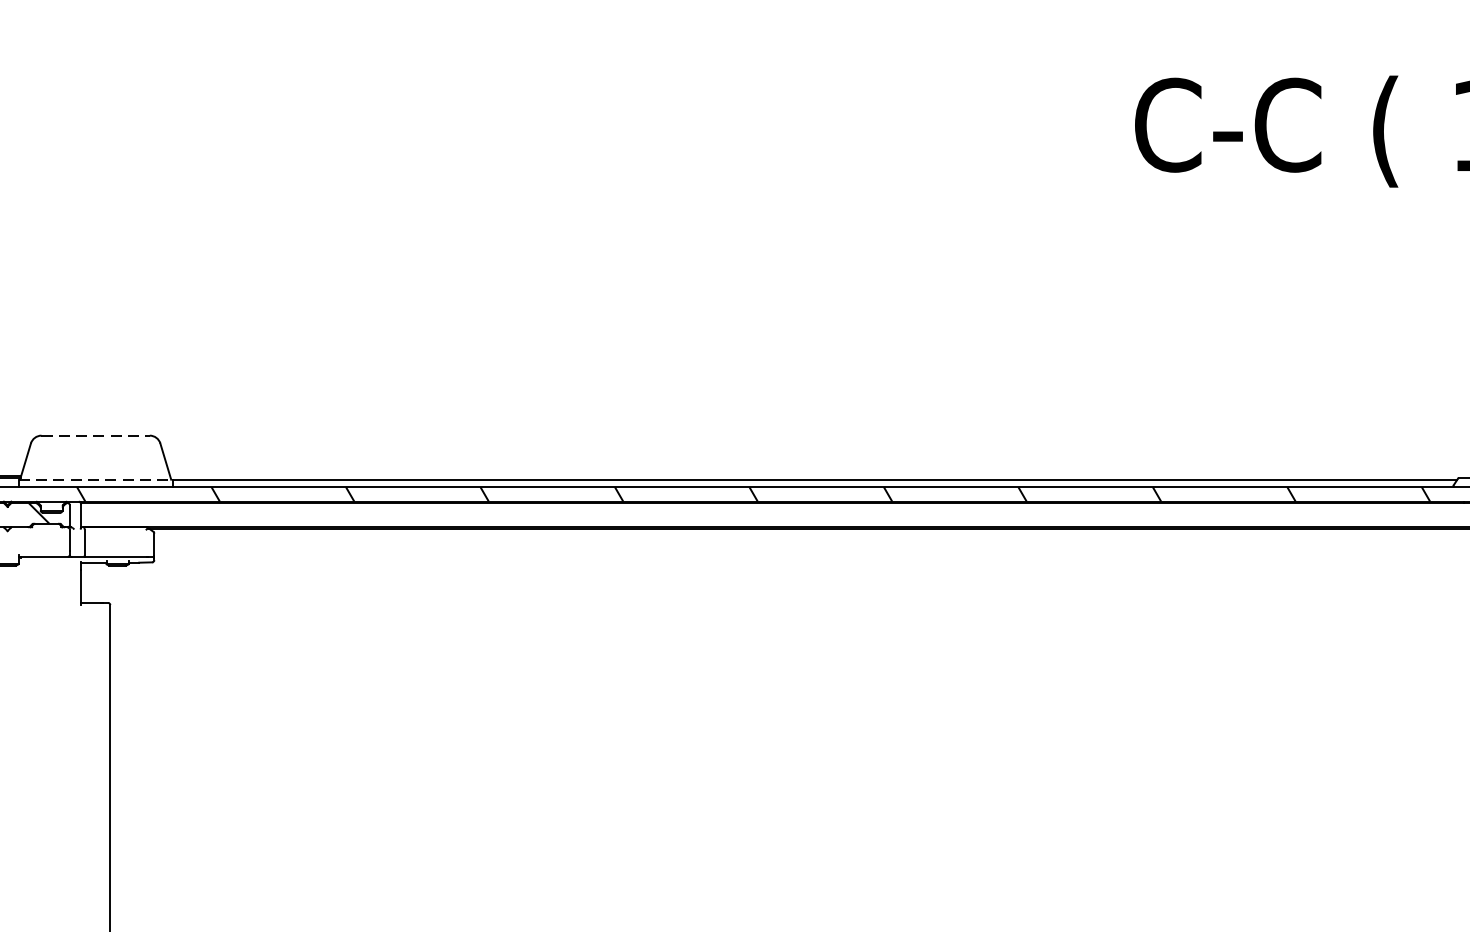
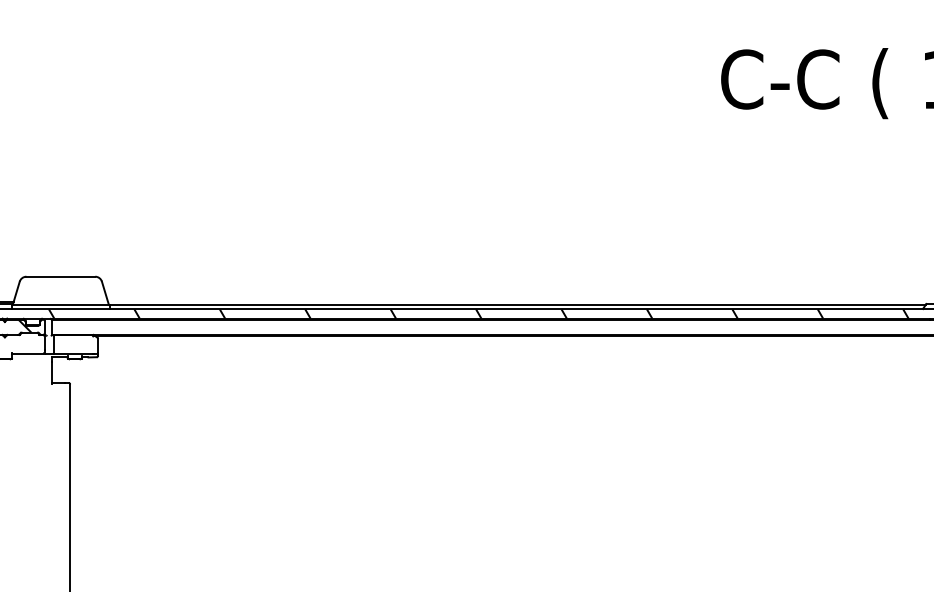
line: (96, 435) -> (61, 276), dashed -> solid
line: (95, 479) -> (60, 304), dashed -> solid

